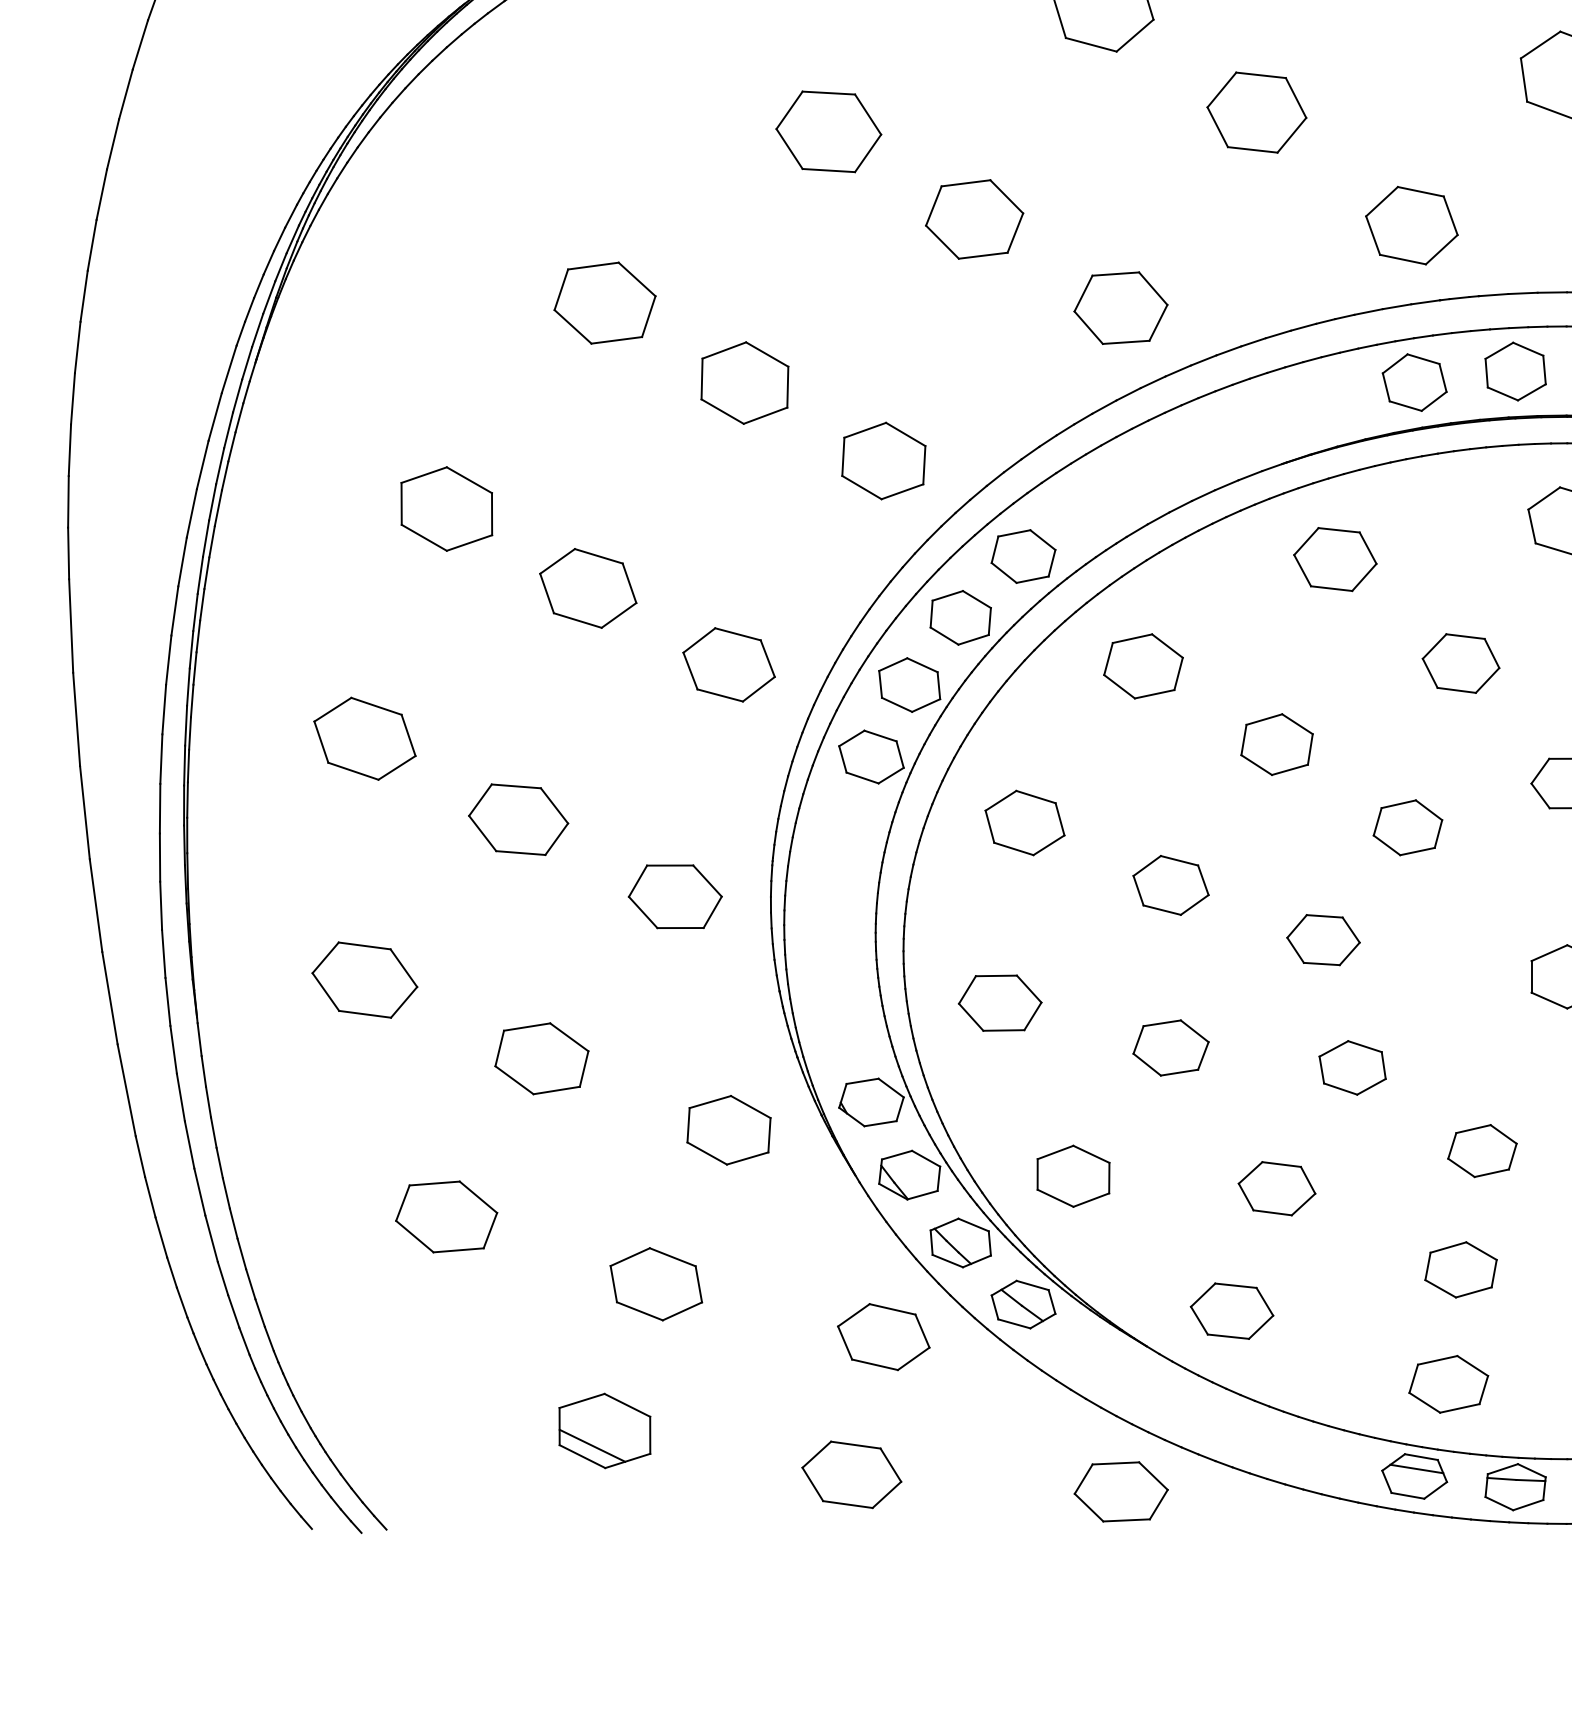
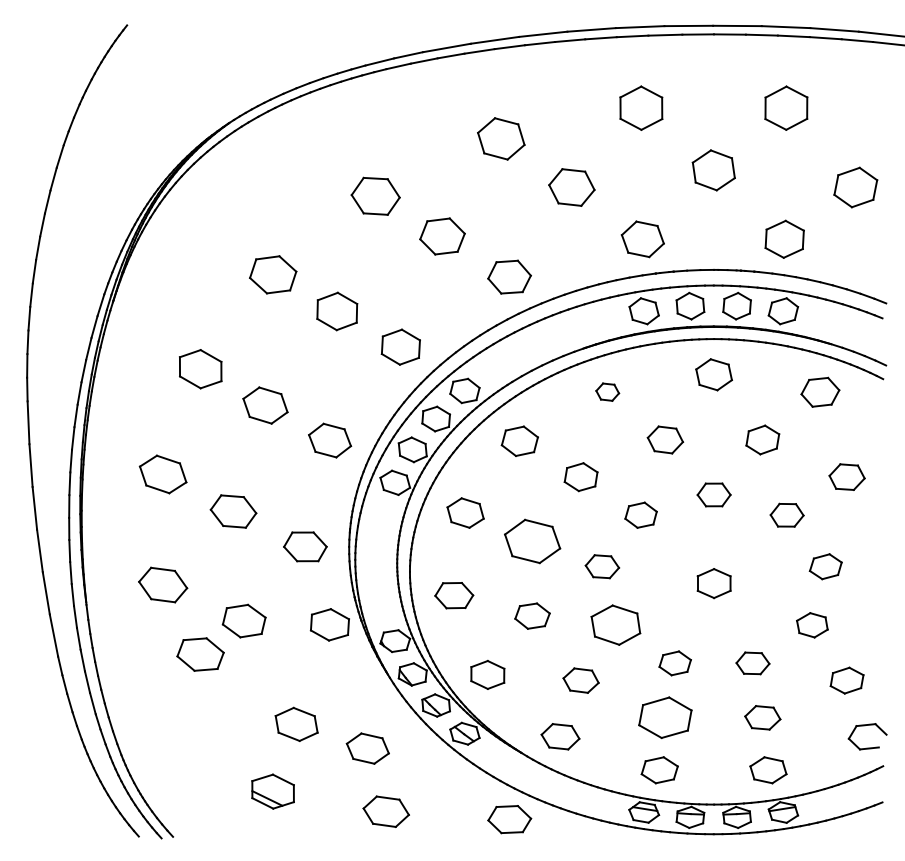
part: (1334, 557) -> (607, 391), size x0.6
part: (1170, 885) -> (532, 541), size x1.6
part: (1352, 1068) -> (615, 625), size x1.6
part: (727, 1129) -> (329, 624), moved
part: (446, 1216) -> (200, 654), moved
part: (1461, 1269) -> (665, 717), size x1.6
part: (882, 1336) -> (367, 748), moved

